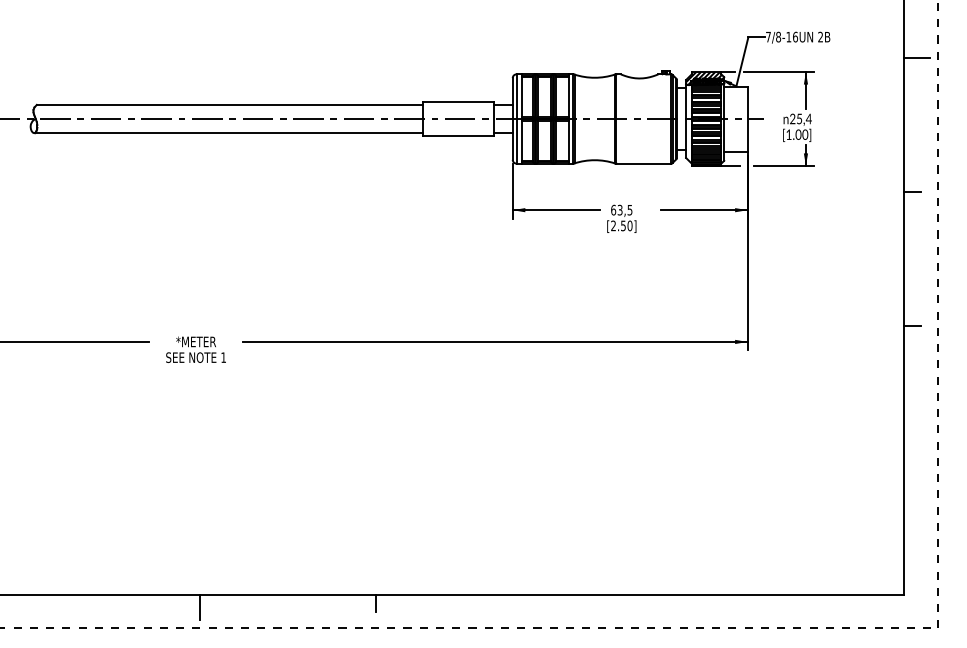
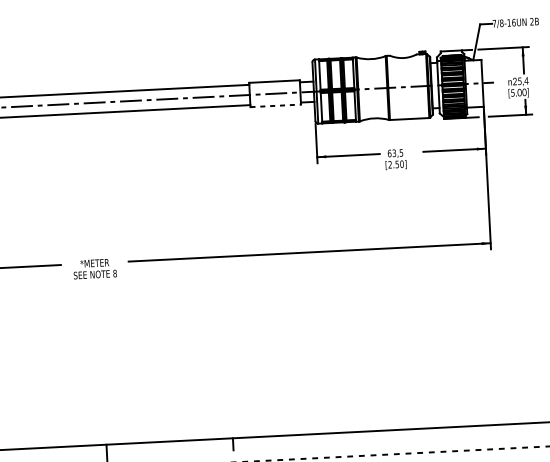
hatch: (705, 78) -> (450, 55), removed
text: (788, 134) -> (512, 92), [1.00] -> [5.00]
line: (459, 135) -> (276, 105), solid -> dashed
text: (223, 357) -> (114, 273), 1 -> 8

